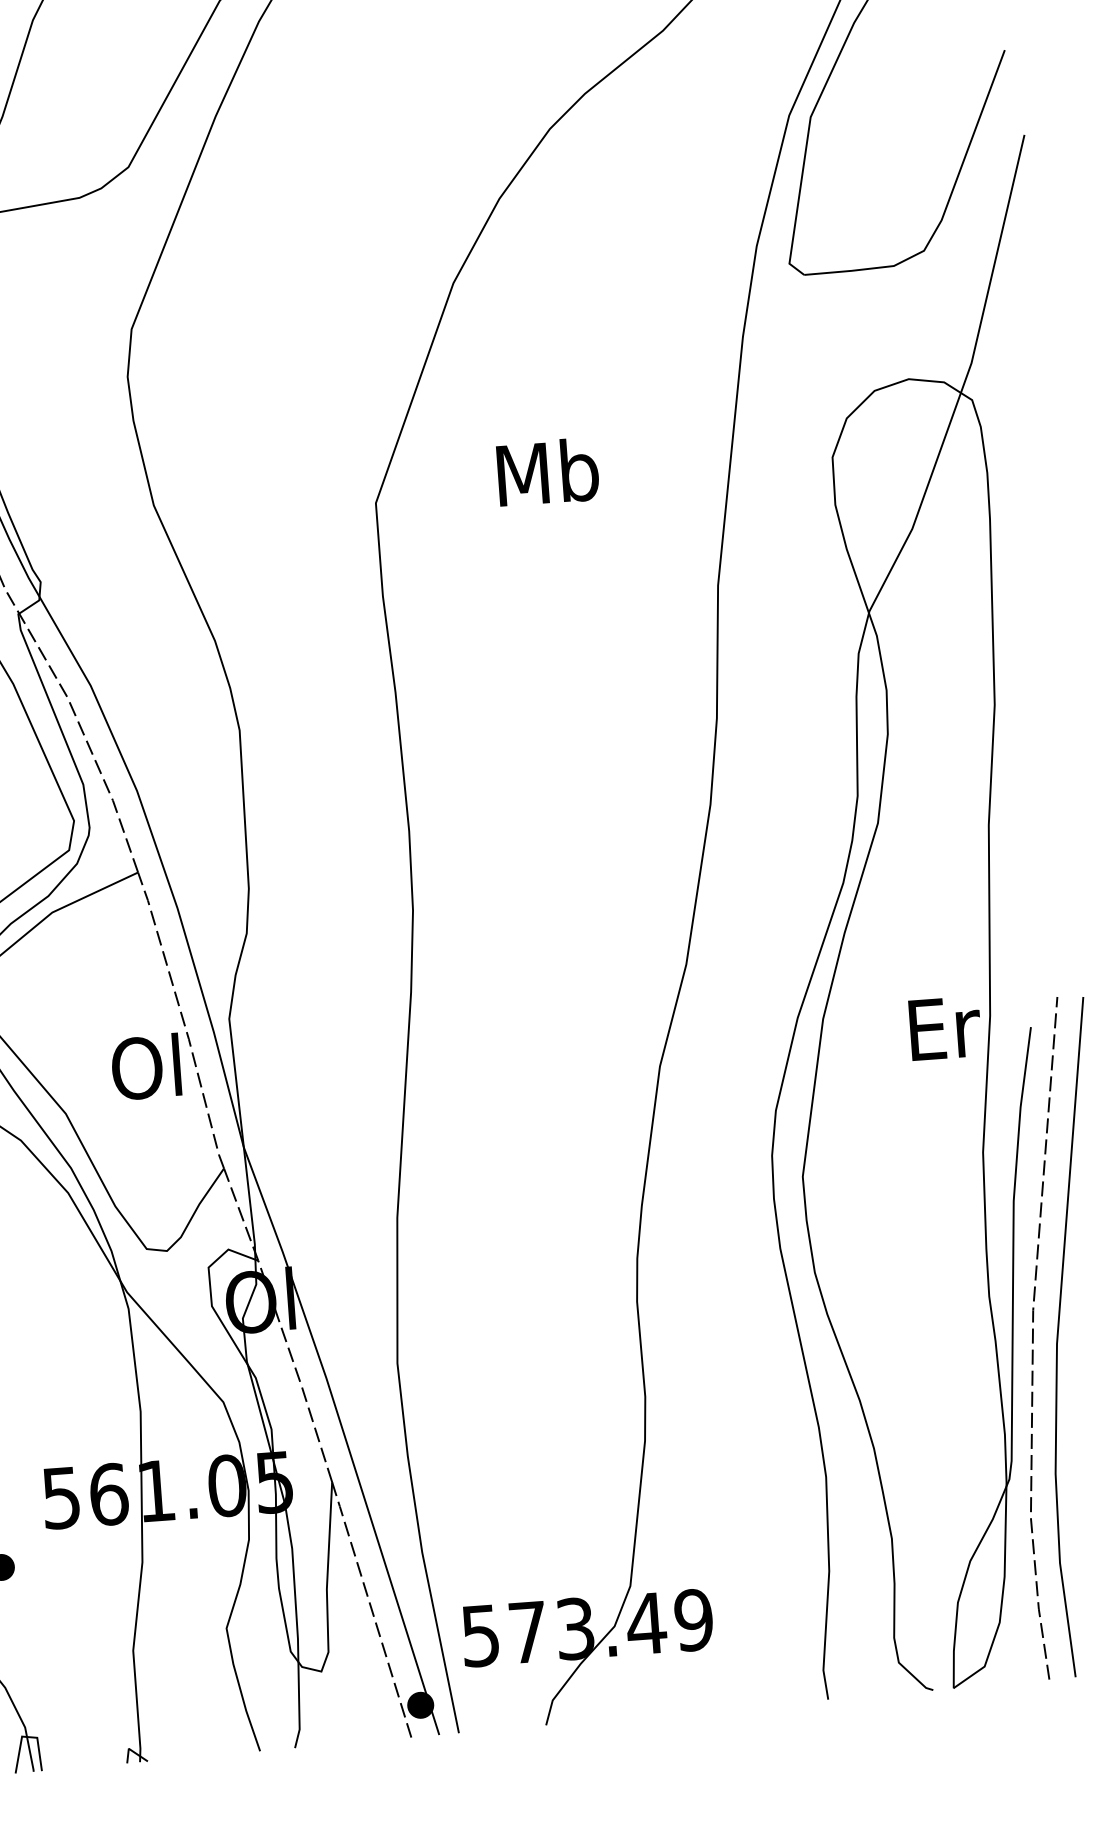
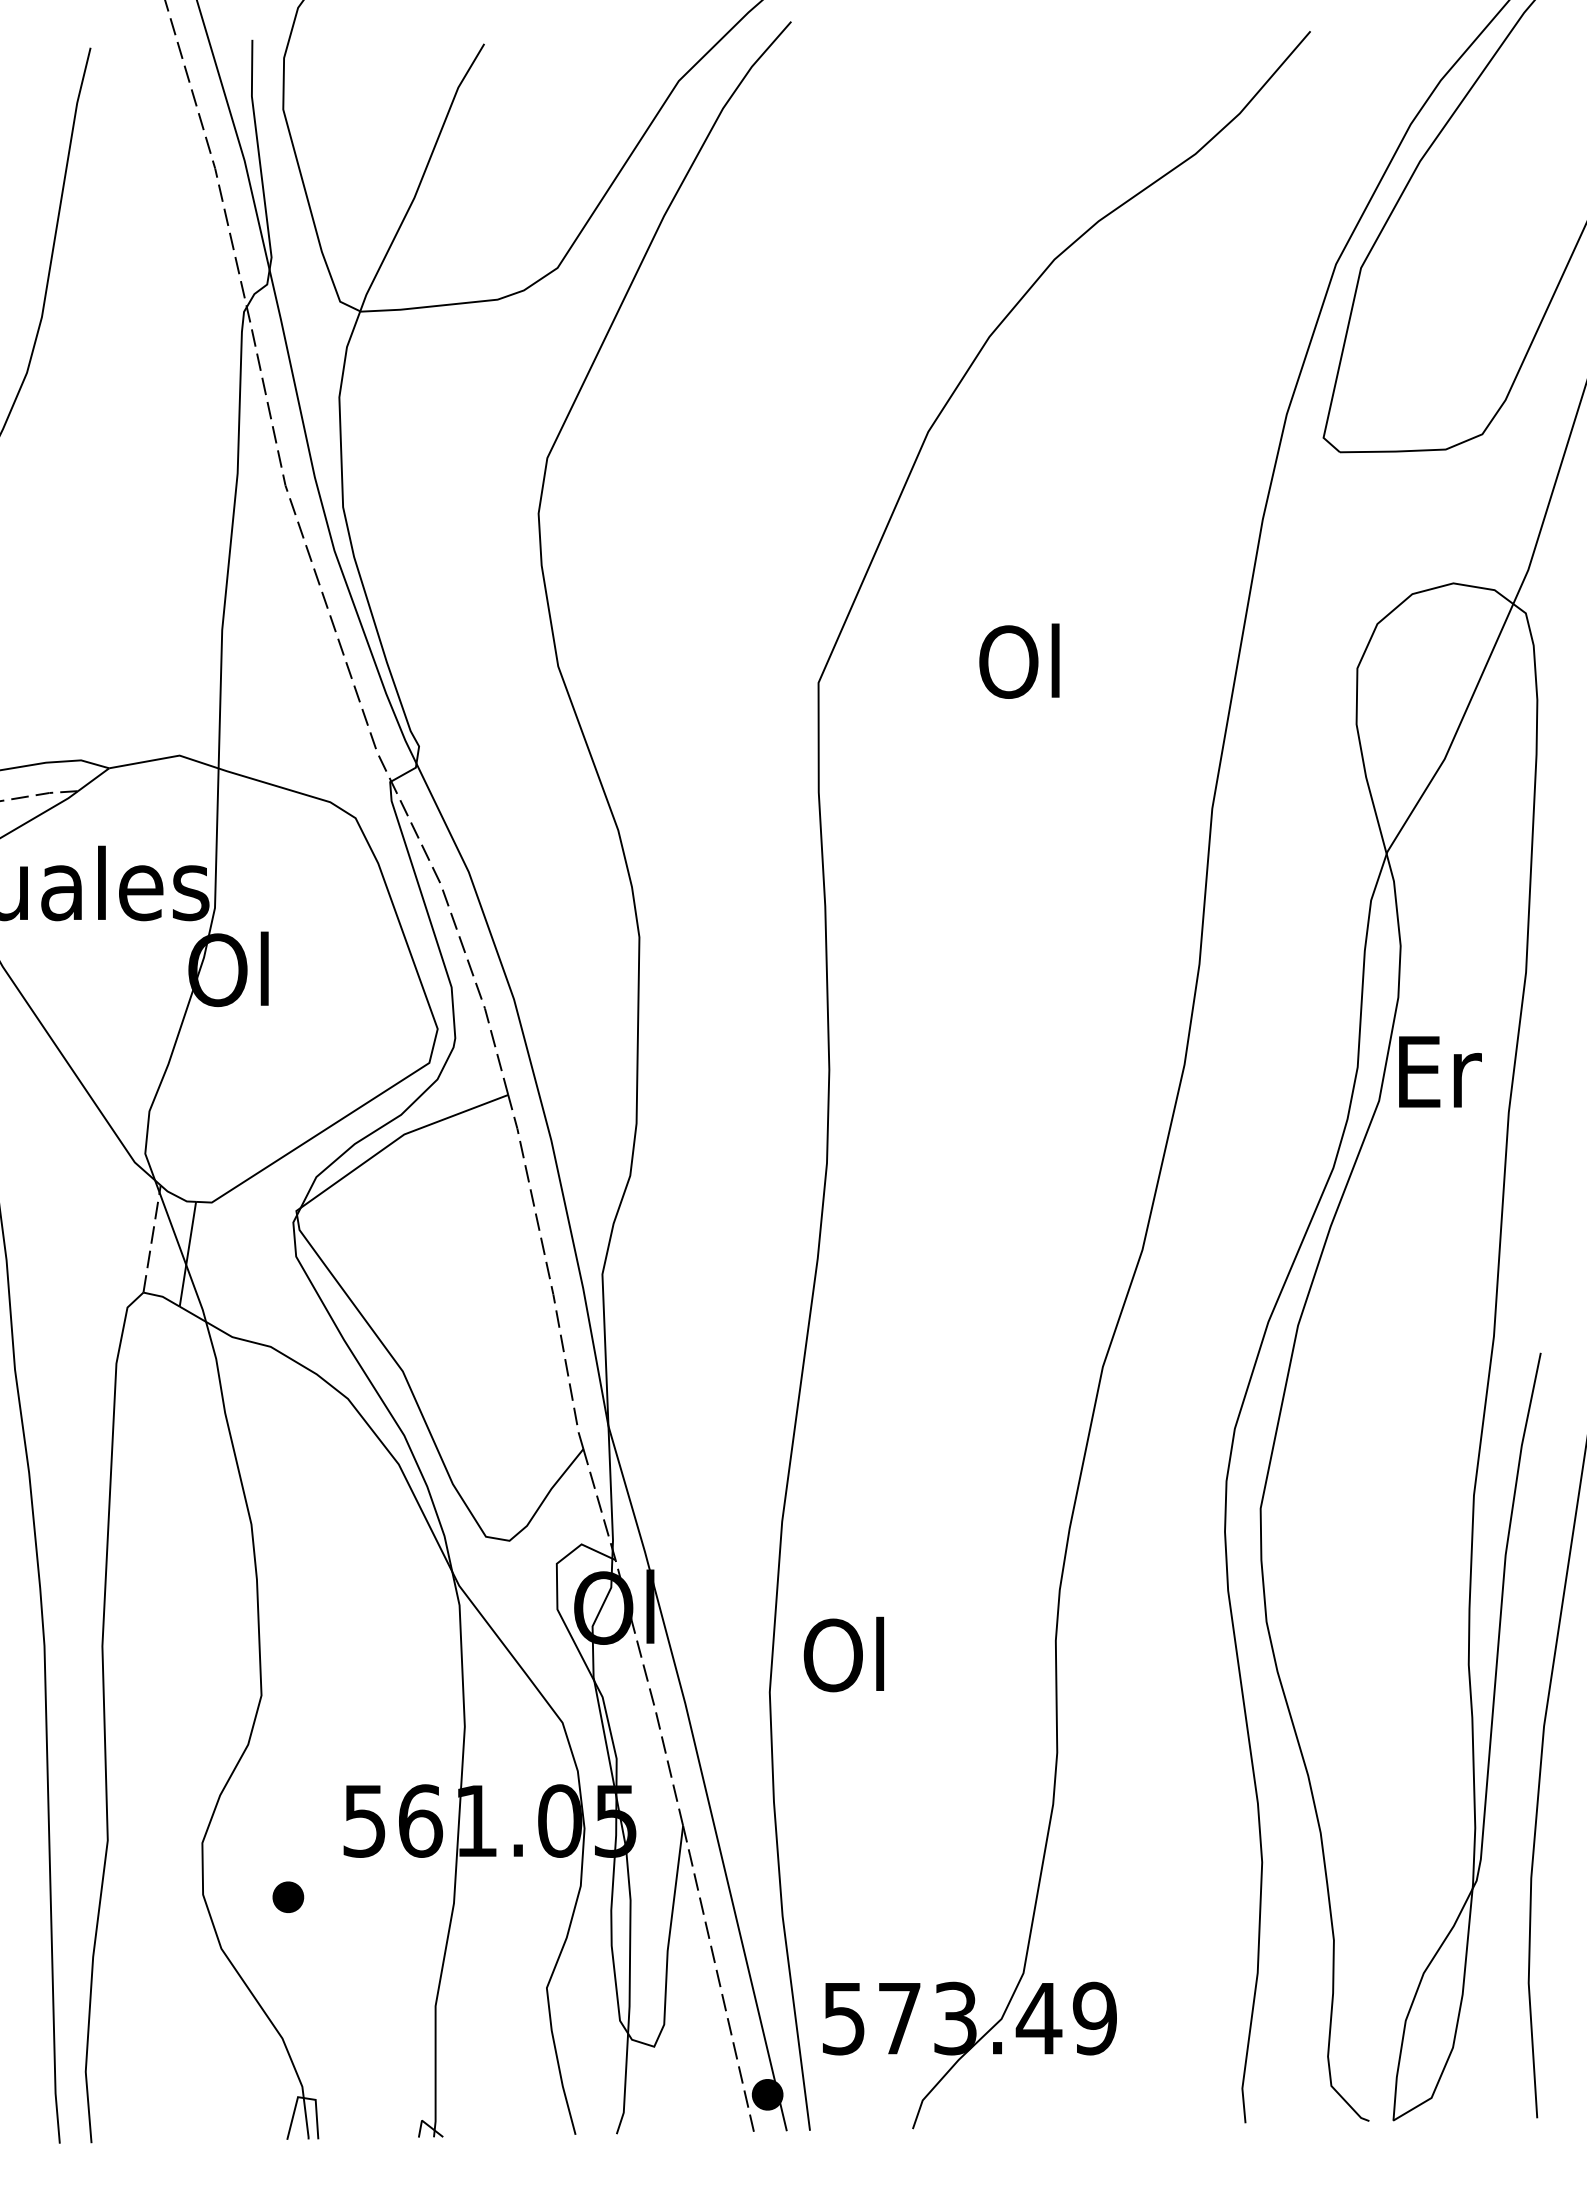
text: (547, 471) -> (1022, 660), Mb -> Ol
text: (945, 1027) -> (1440, 1071), moved
text: (145, 1067) -> (843, 1654), moved
line: (1033, 1339) -> (1517, 1718), removed

